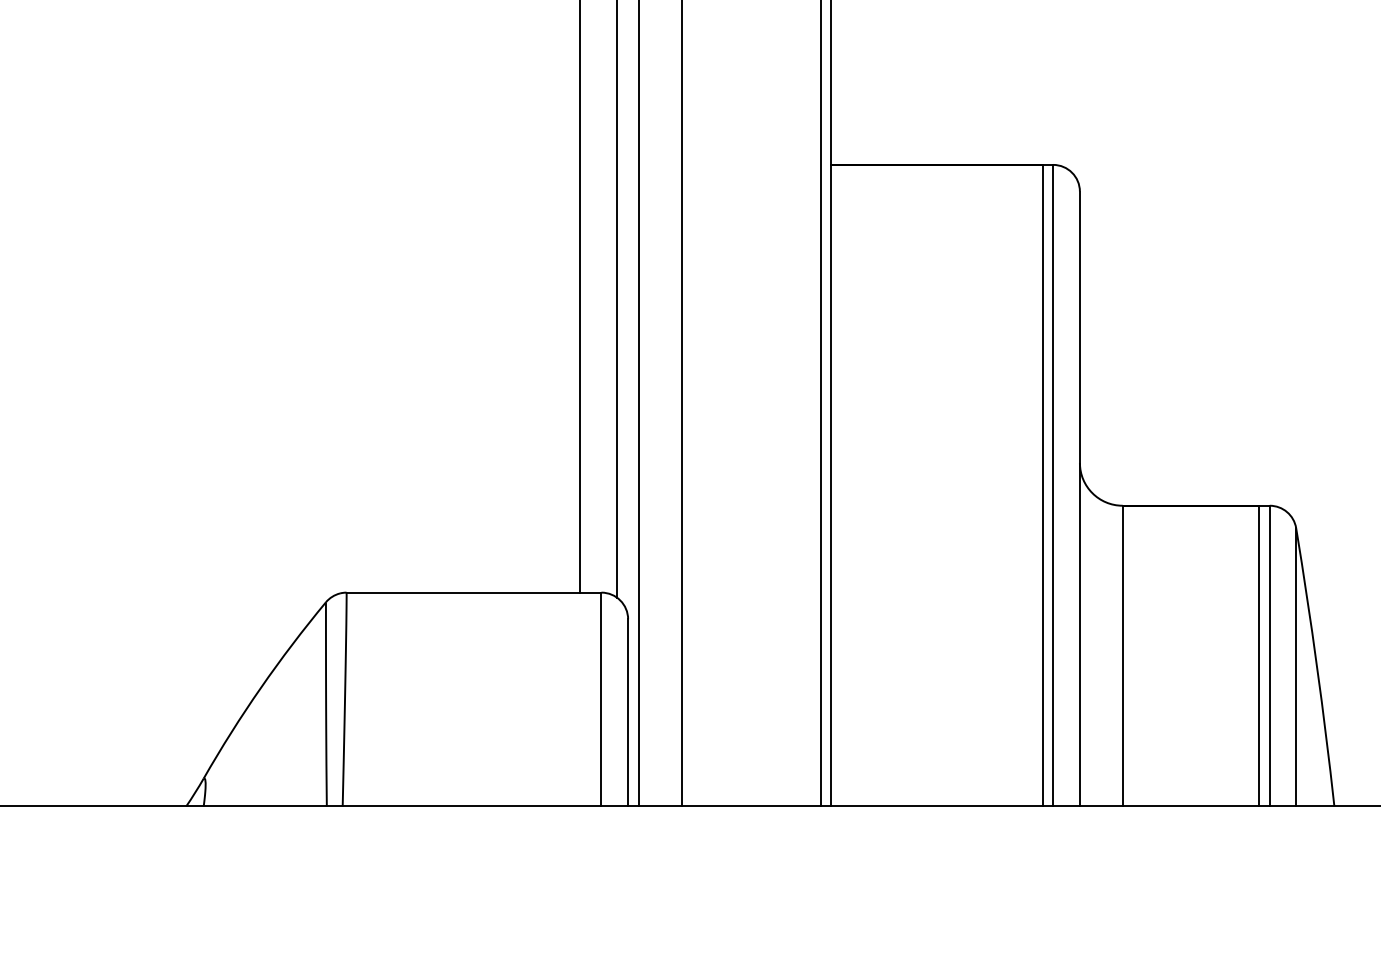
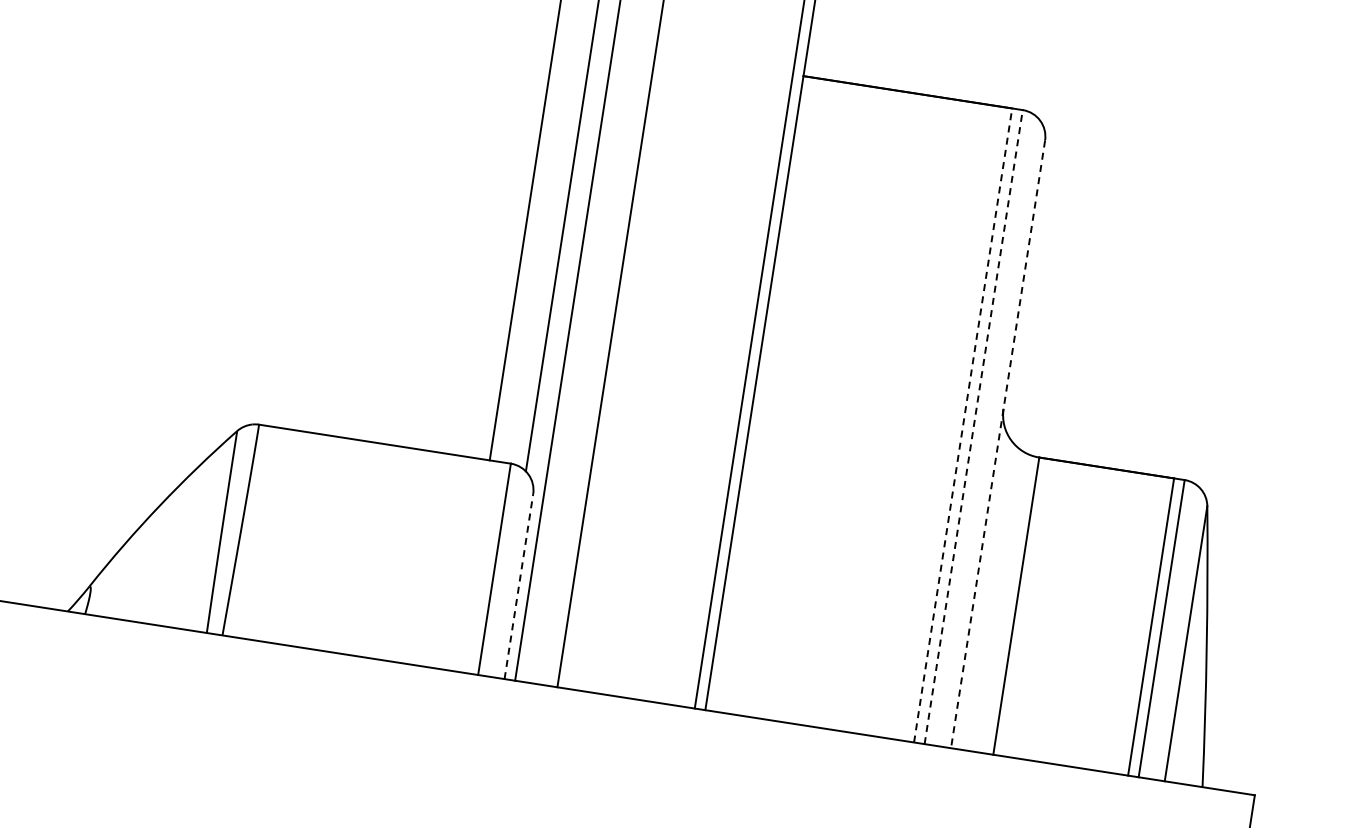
line: (1042, 485) -> (963, 425), solid -> dashed
line: (1053, 485) -> (974, 426), solid -> dashed
line: (1079, 499) -> (997, 444), solid -> dashed
line: (628, 712) -> (519, 586), solid -> dashed

